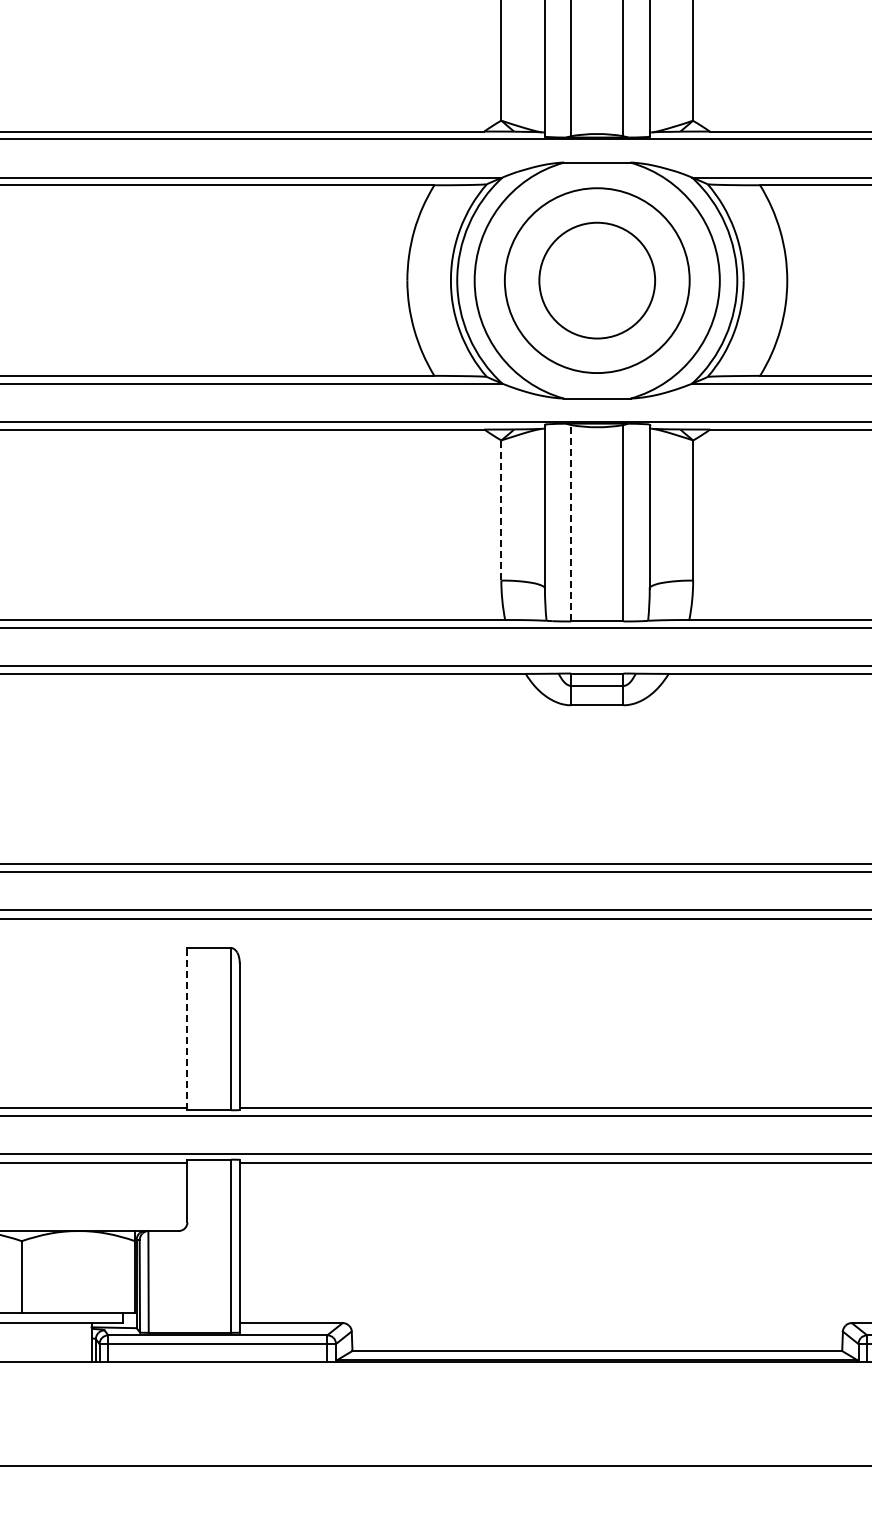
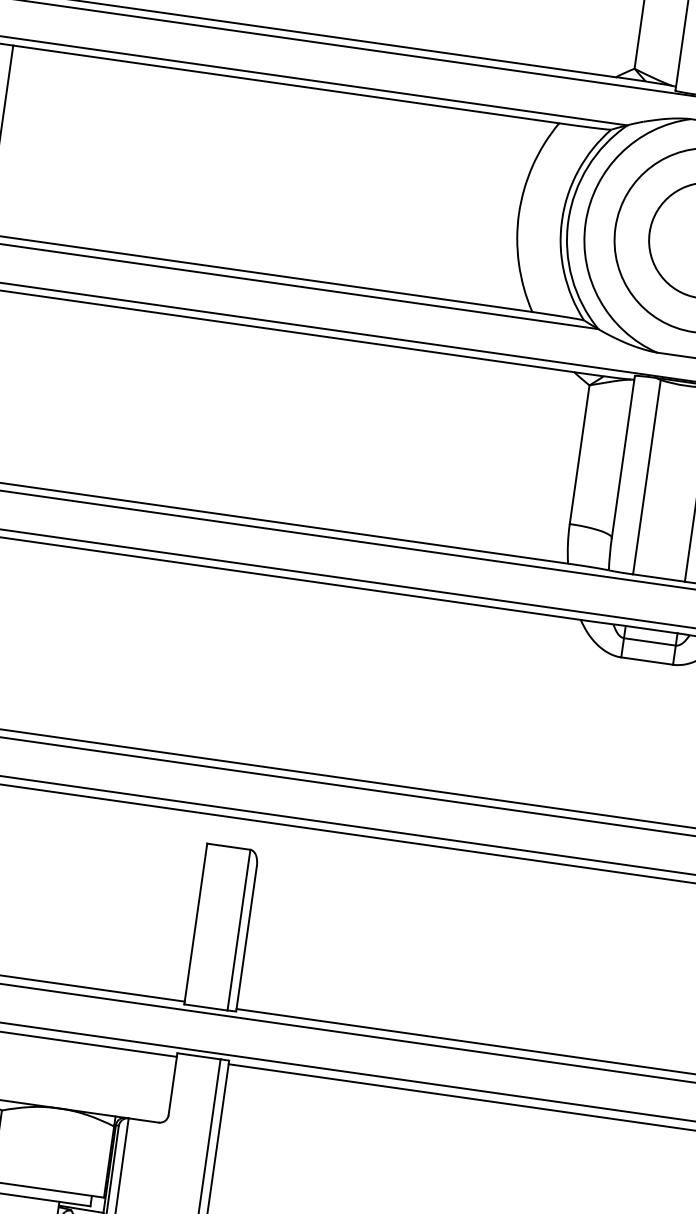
line: (501, 511) -> (579, 455), dashed -> solid
line: (571, 522) -> (647, 476), dashed -> solid
line: (187, 1028) -> (195, 923), dashed -> solid

